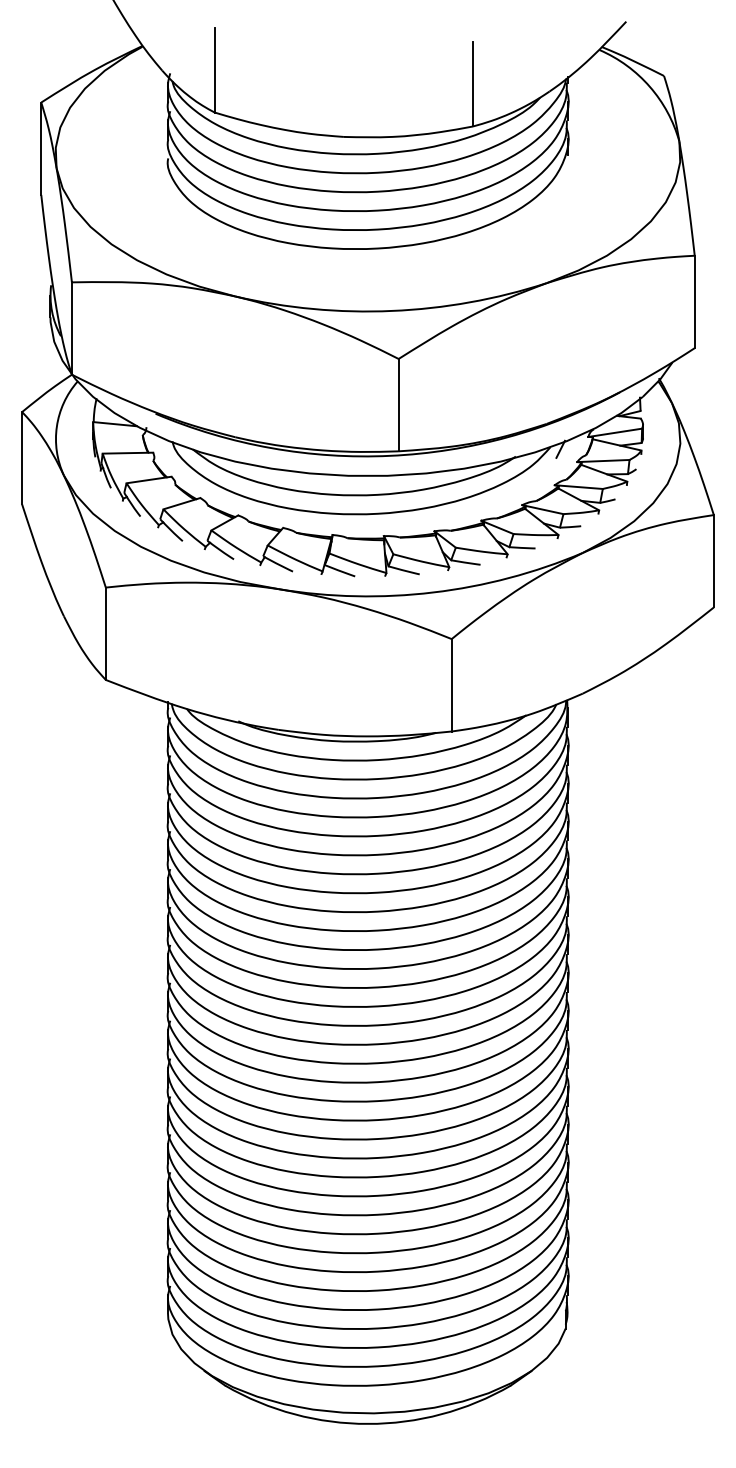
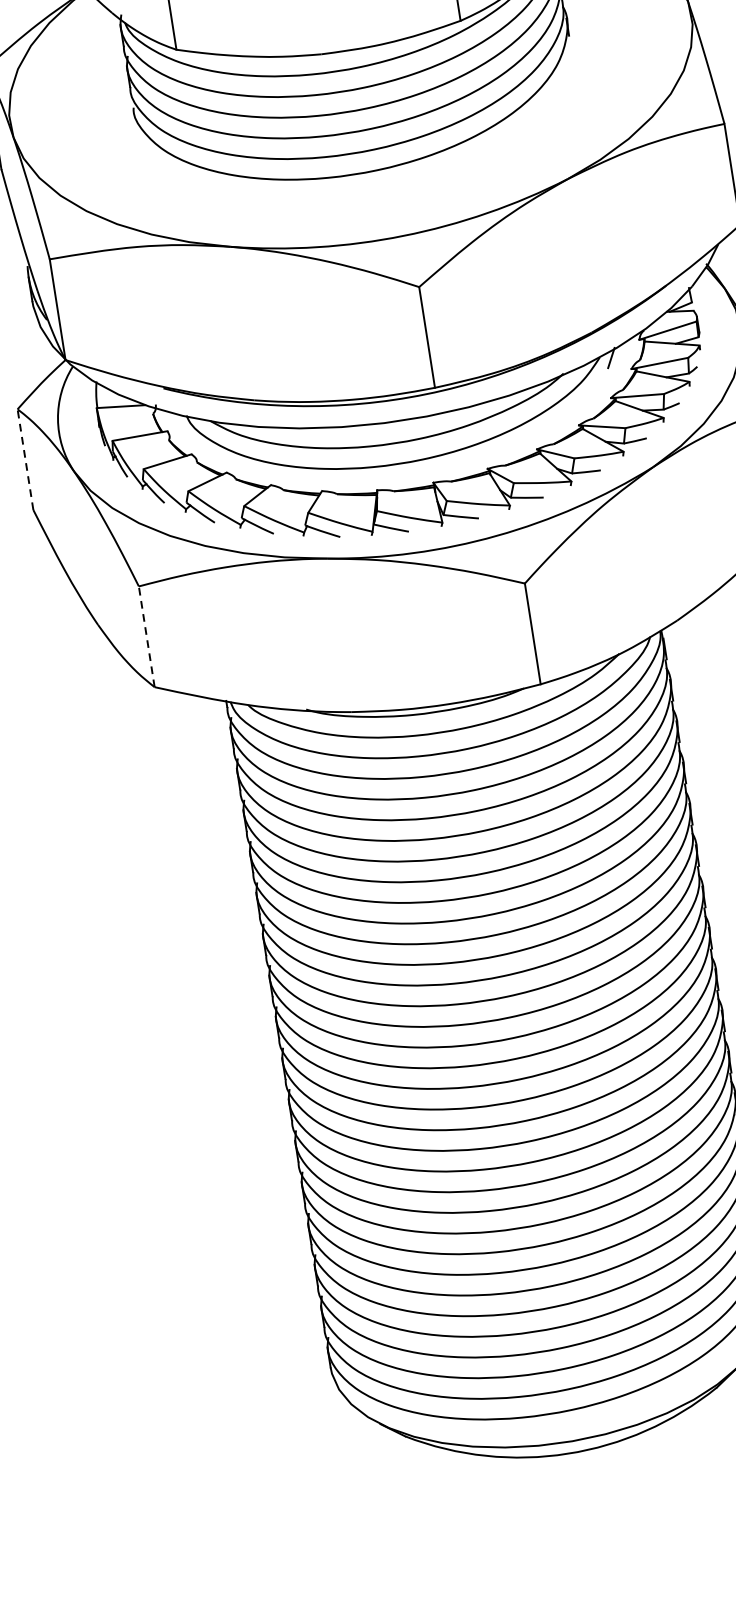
line: (22, 457) -> (25, 458), solid -> dashed
line: (105, 633) -> (146, 636), solid -> dashed

